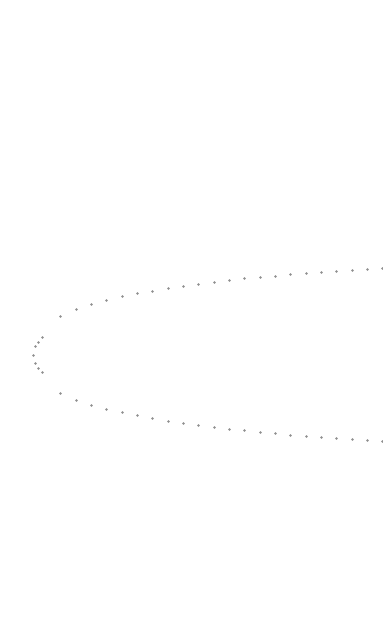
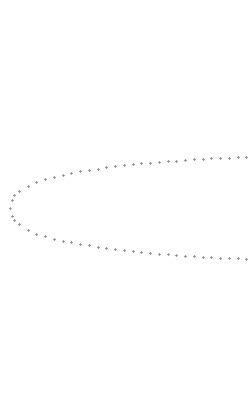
part: (37, 354) -> (14, 207), size x1.67

